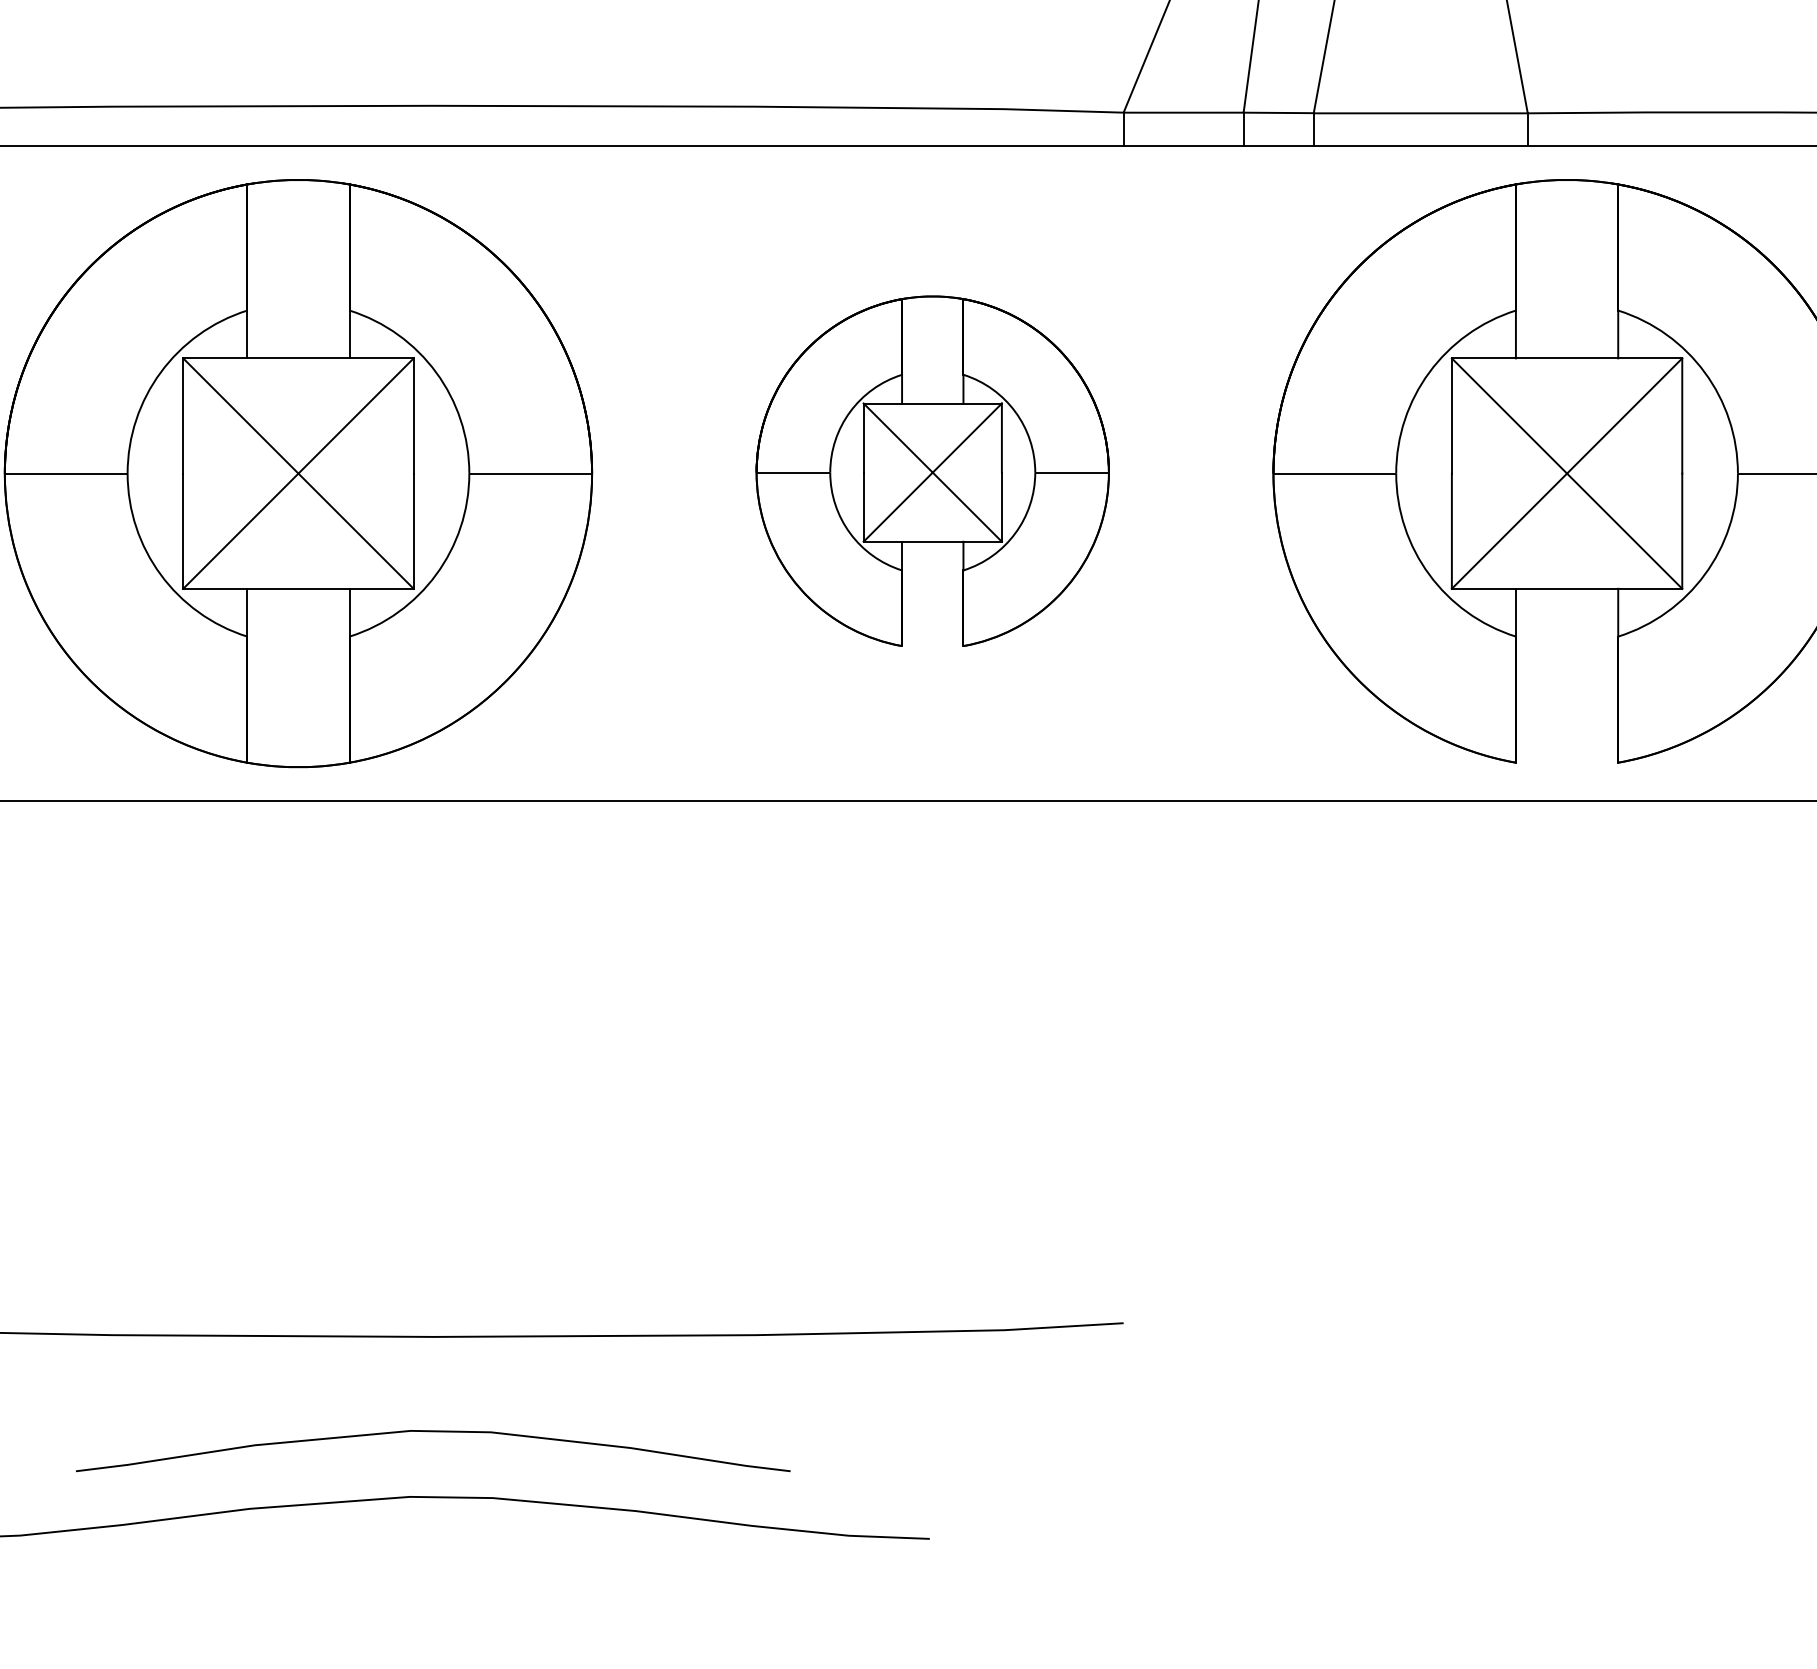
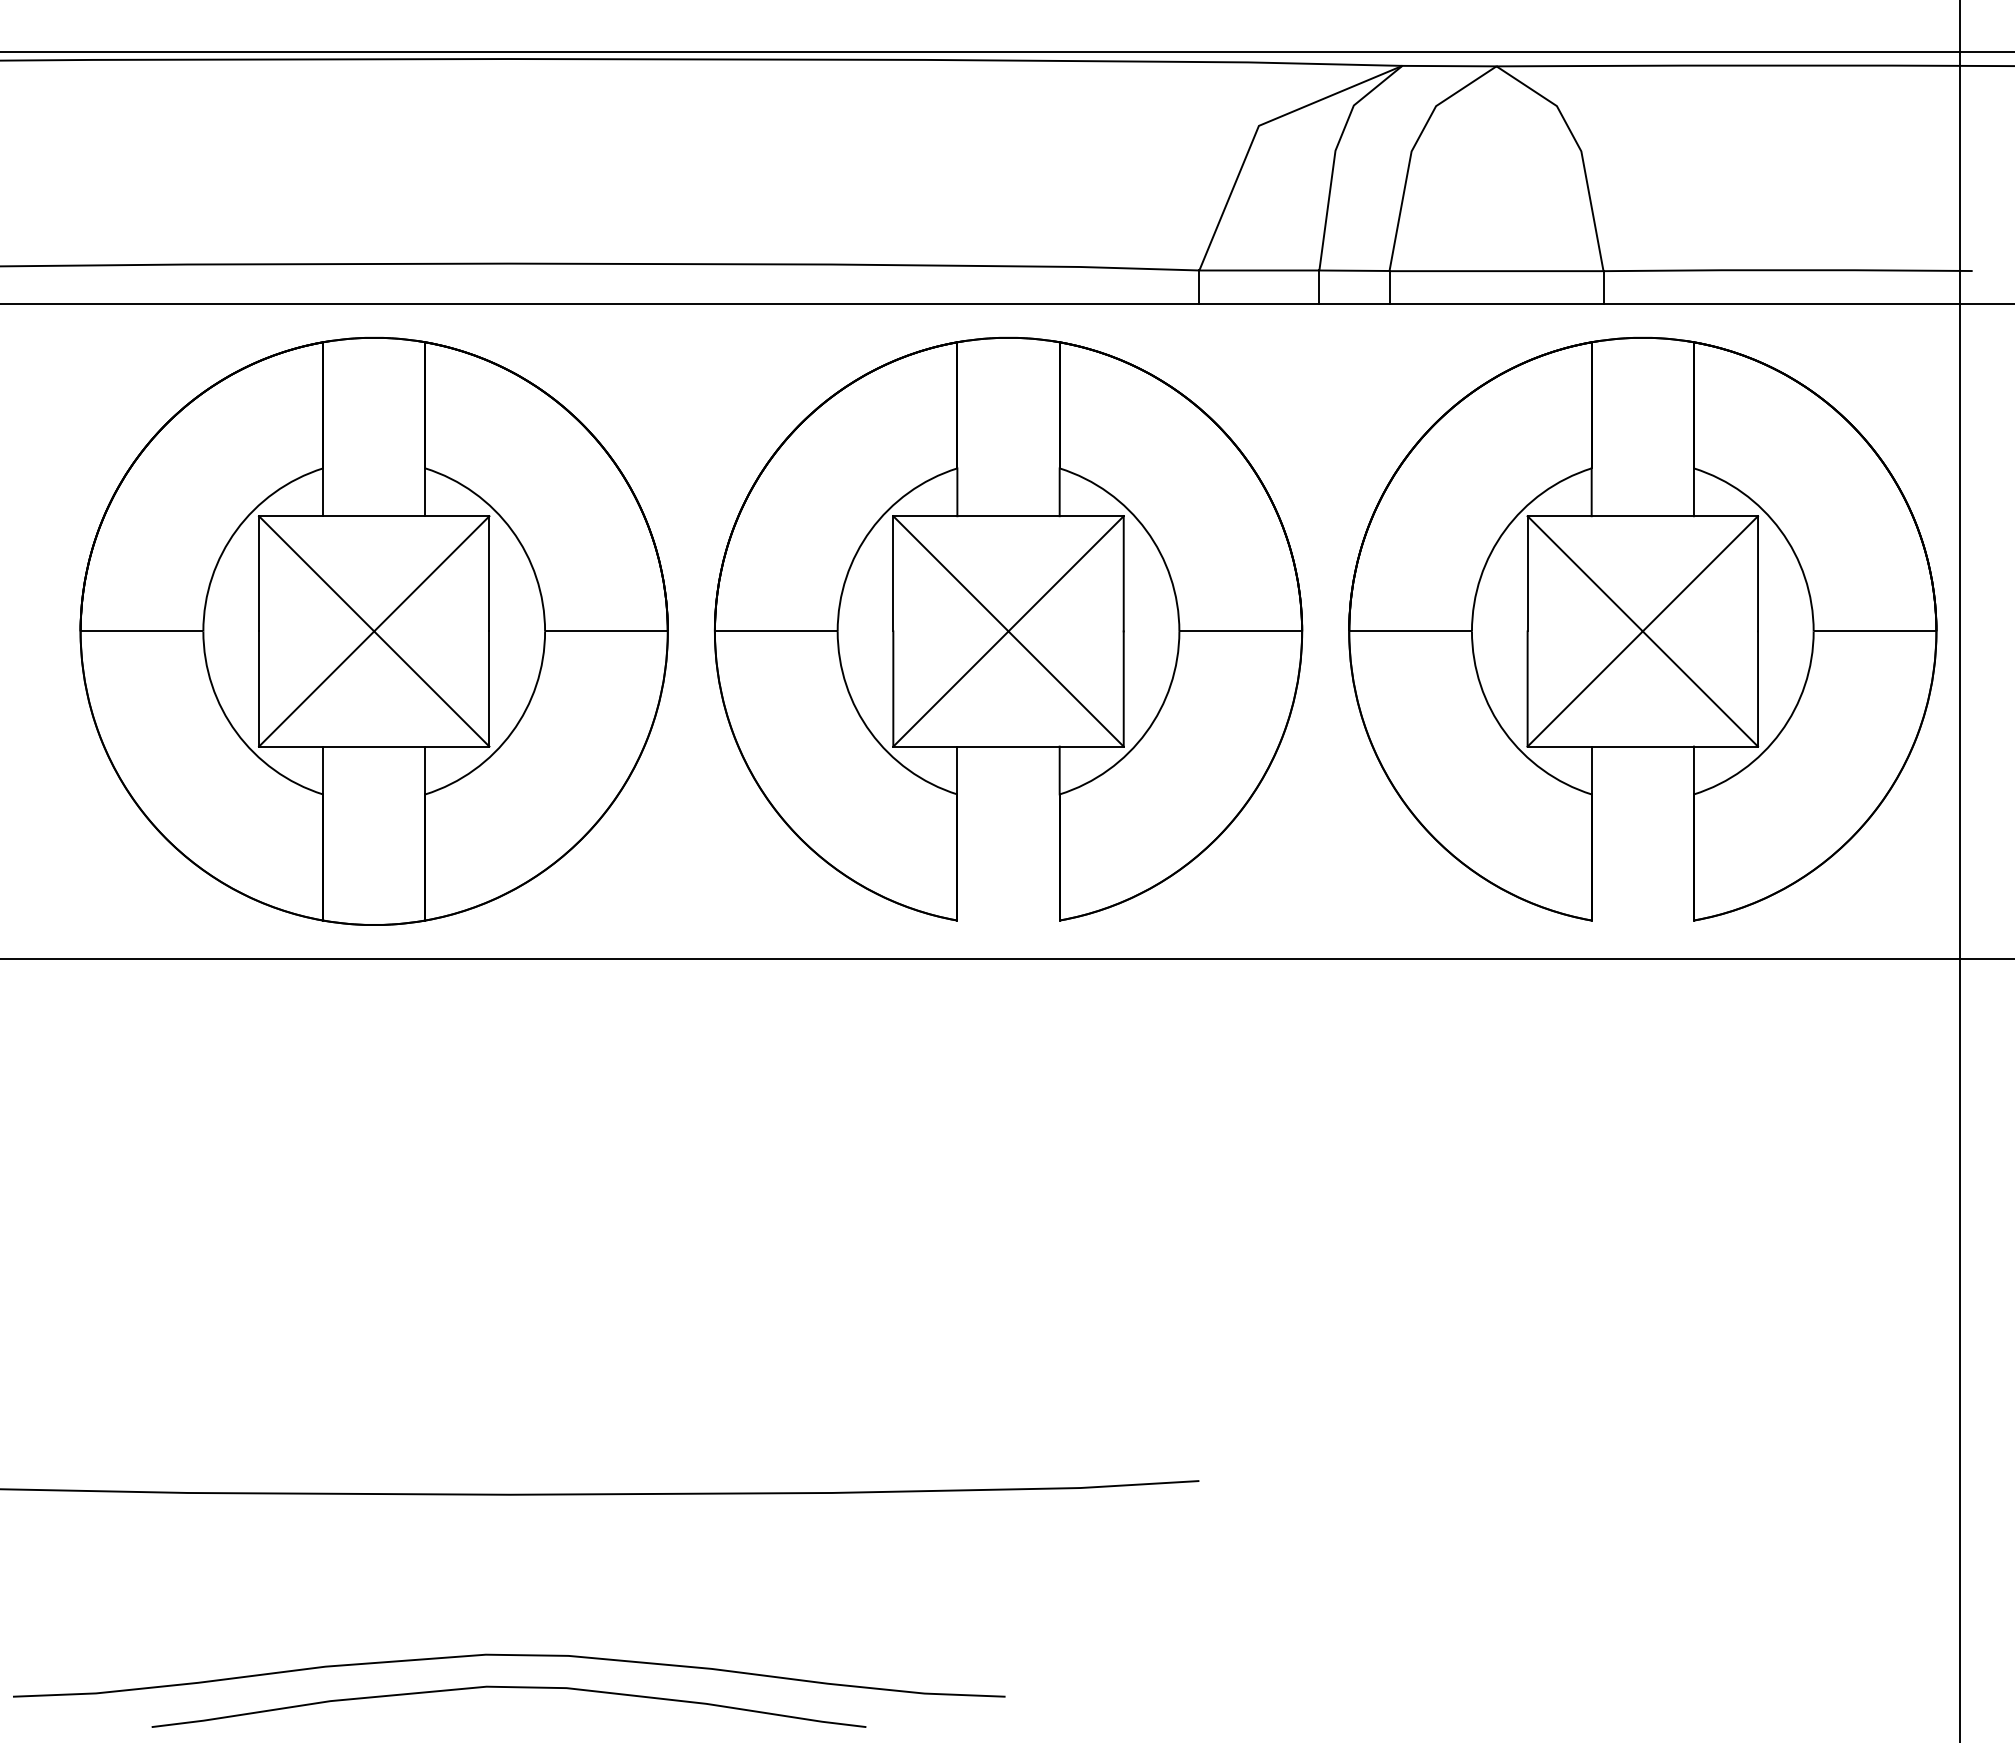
part: (932, 470) -> (1008, 628), size x1.67
curve: (436, 1432) -> (512, 1688), moved

